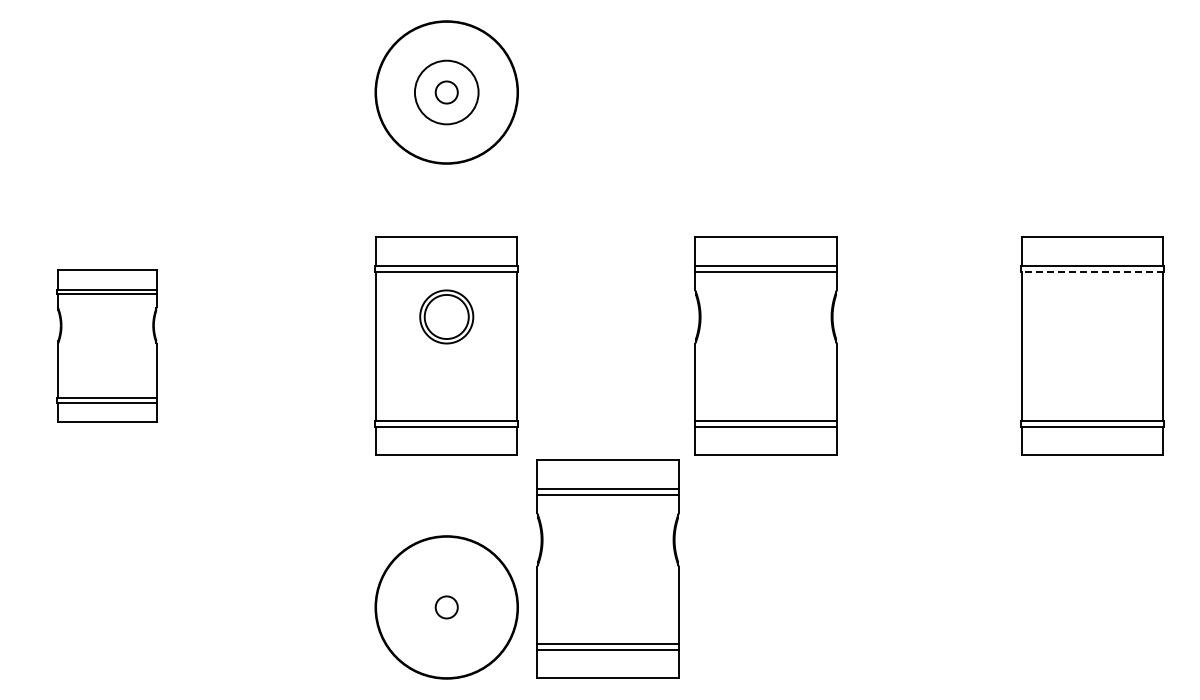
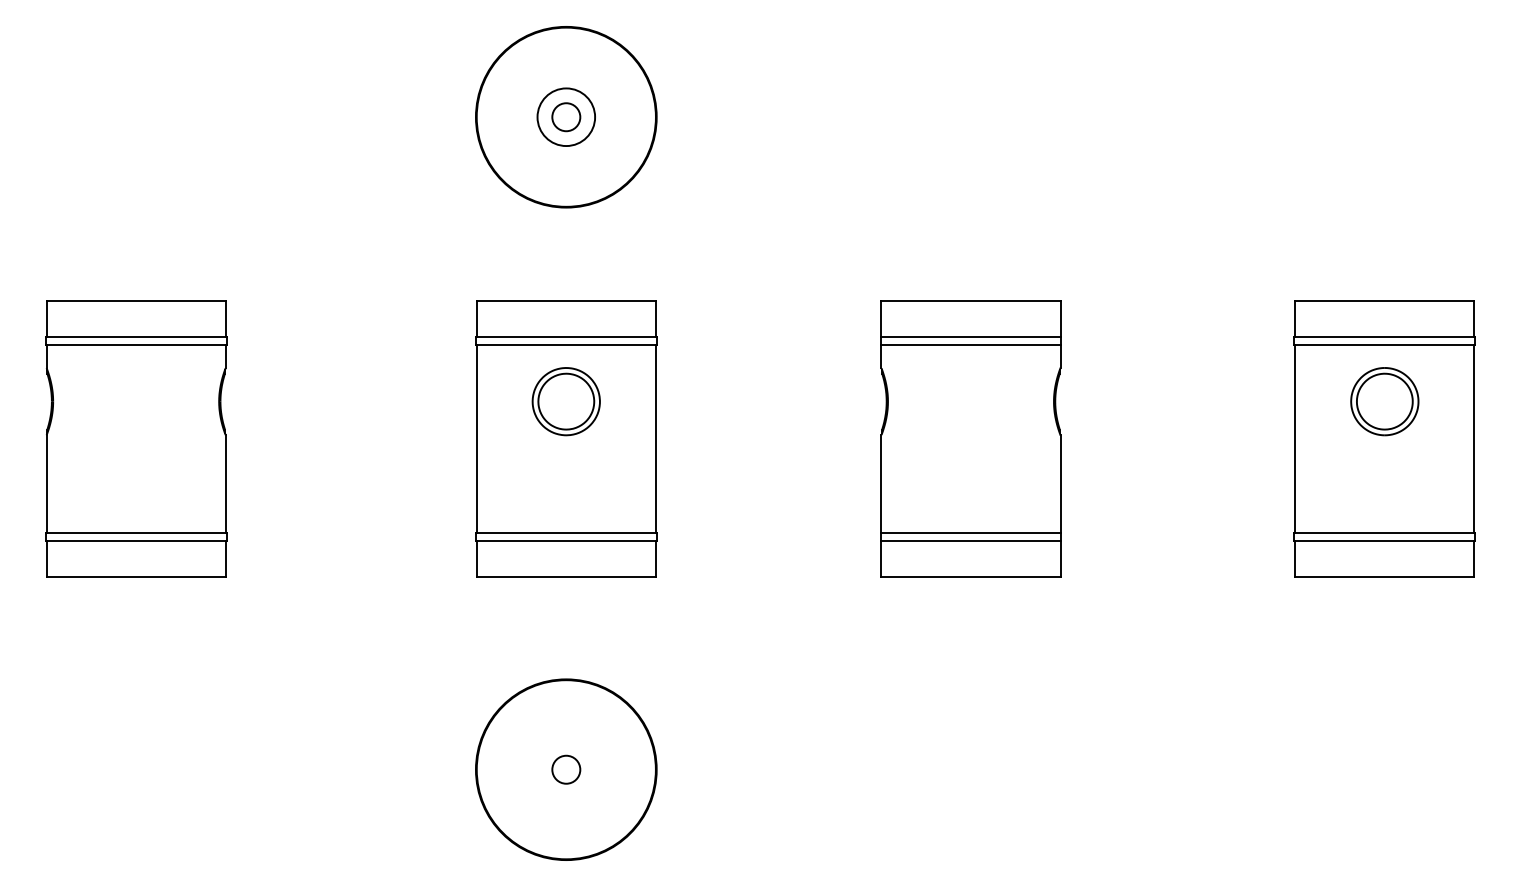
circle: (446, 92) -> (565, 117), size x0.71
line: (1092, 272) -> (1384, 345), dashed -> solid
part: (1092, 316) -> (1384, 401), added
part: (107, 345) -> (136, 437), size x1.43
part: (607, 568) -> (770, 720), removed

